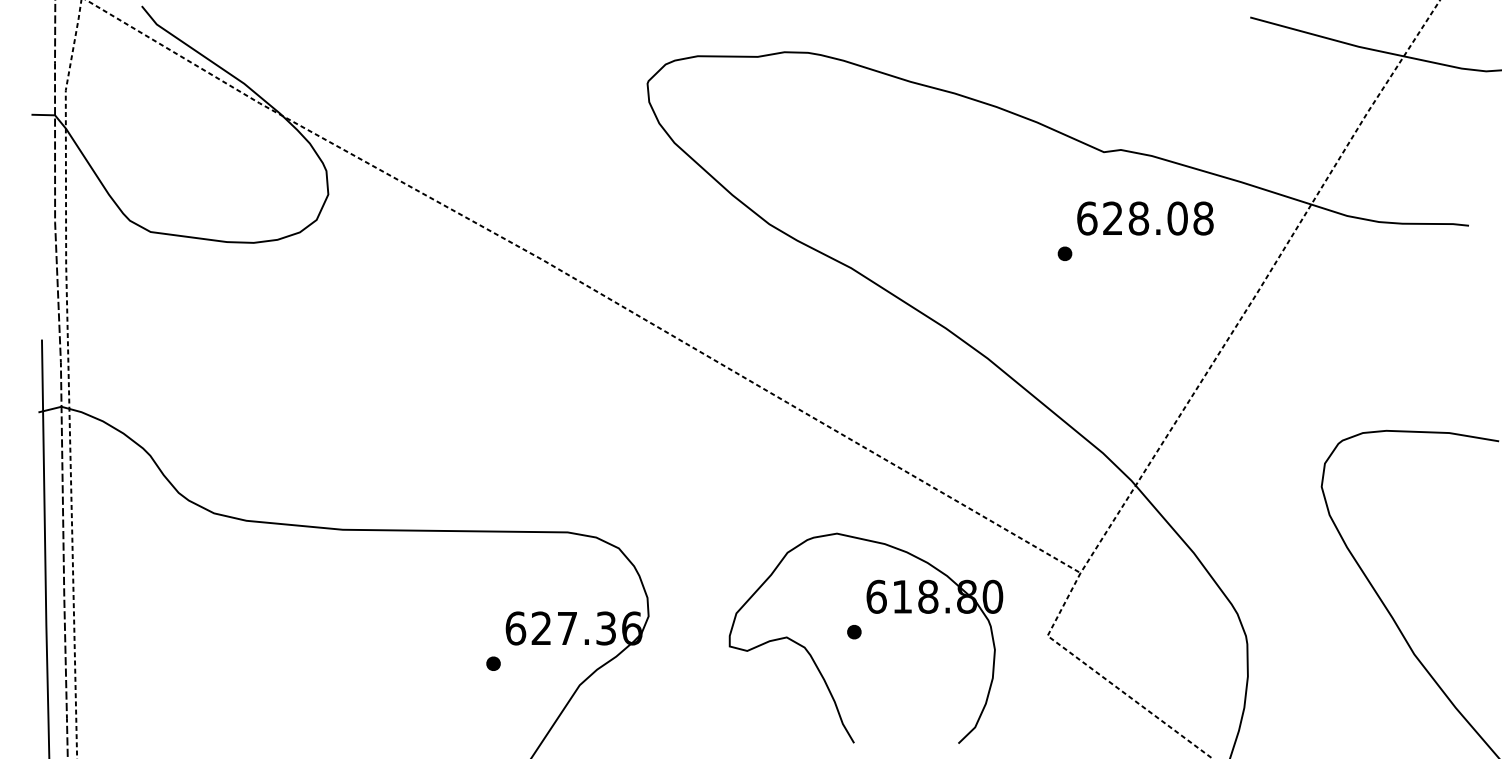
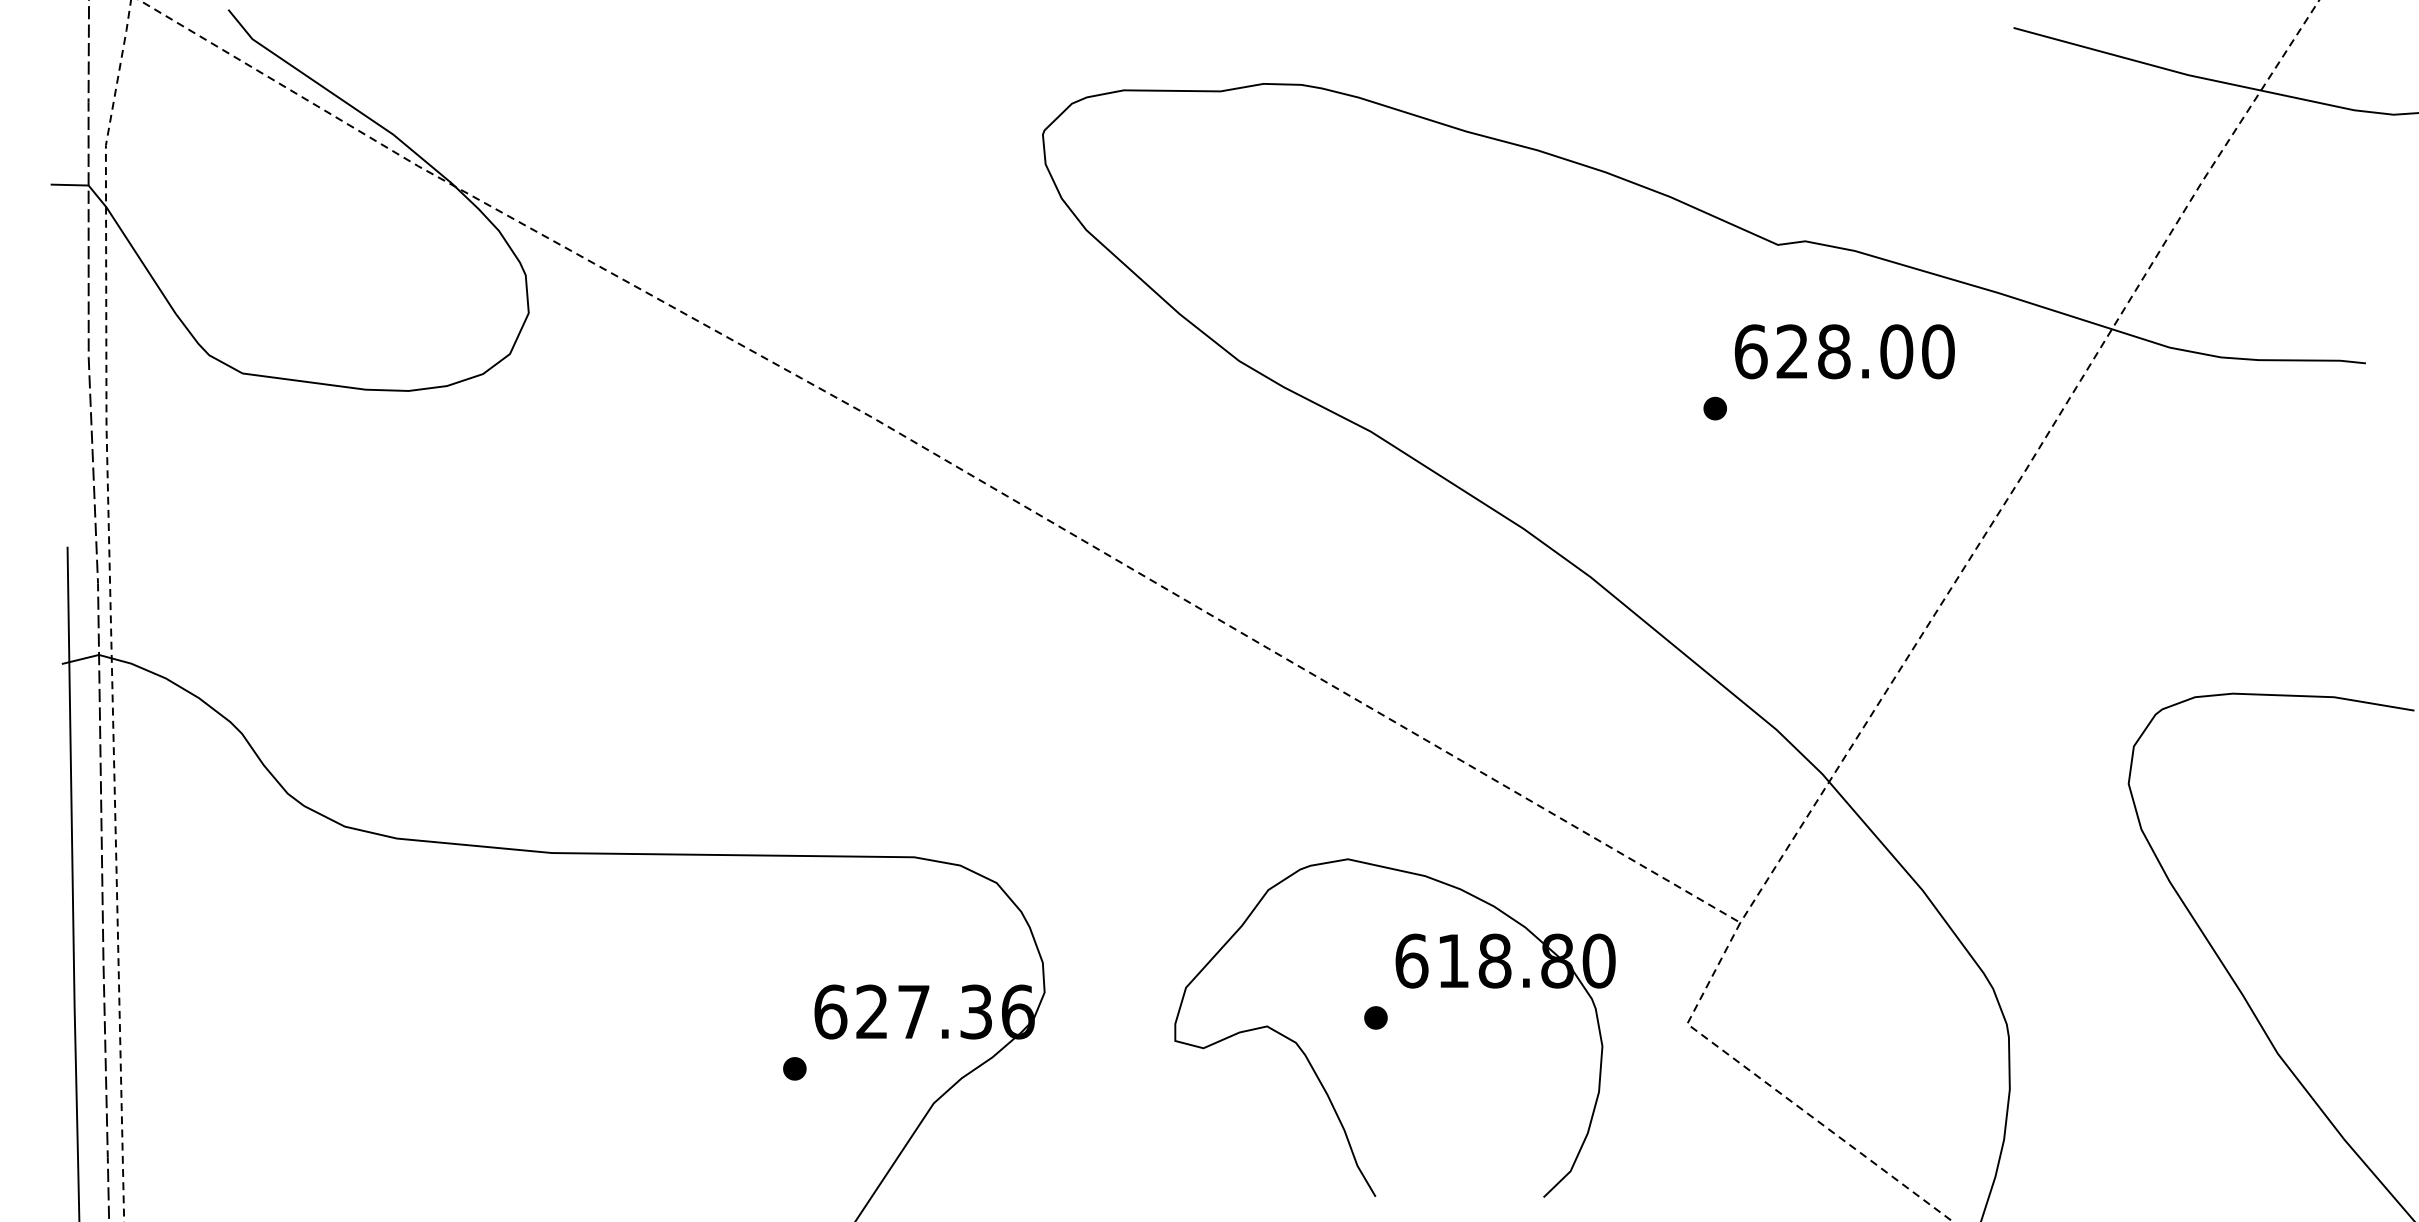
text: (1203, 218) -> (1938, 351), 628.08 -> 628.00

